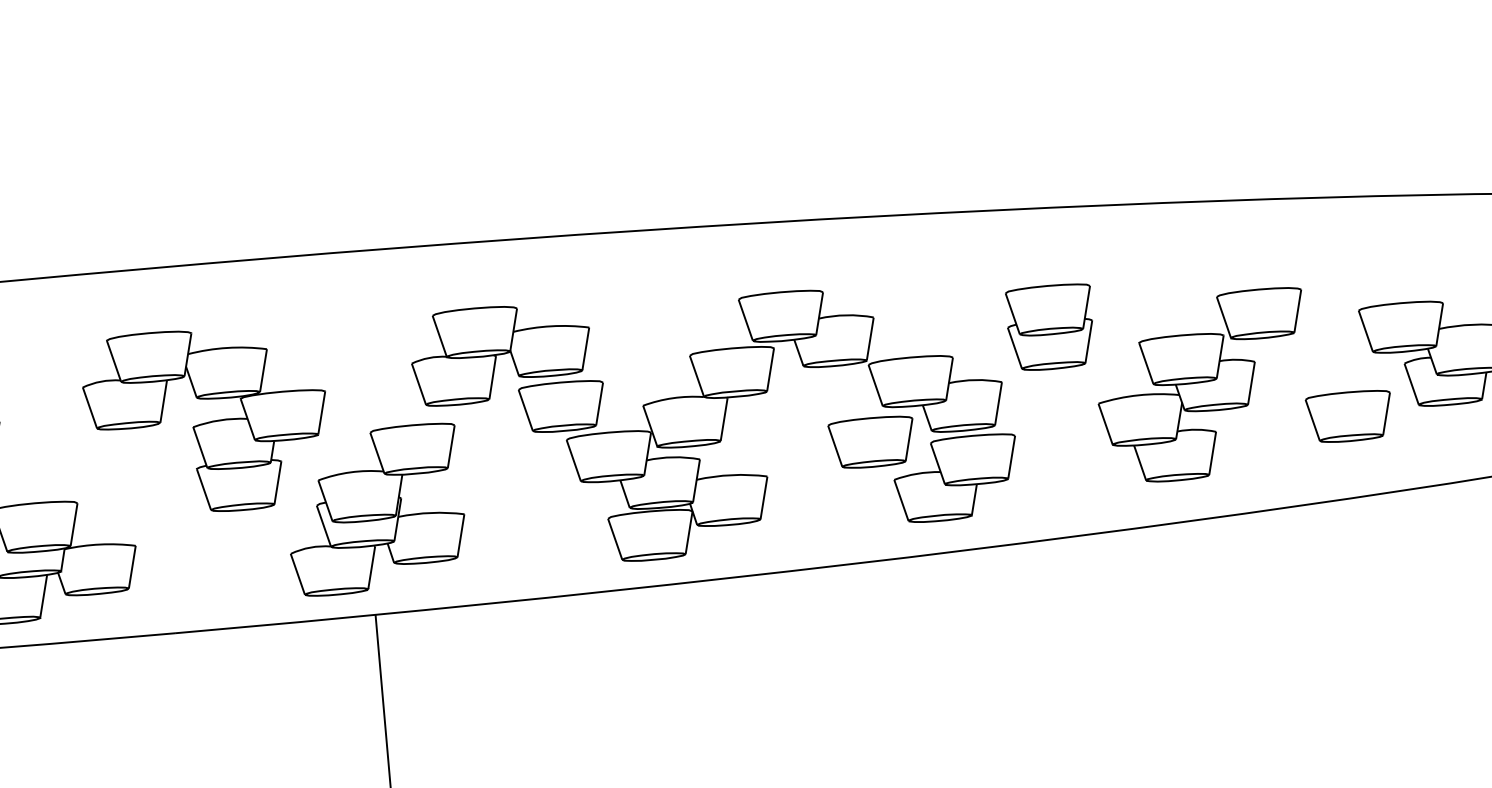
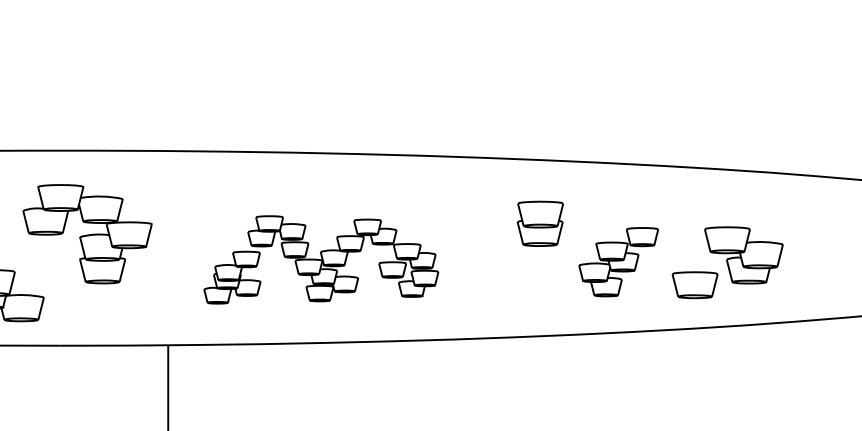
part: (1202, 384) -> (618, 261), size x0.7
part: (647, 429) -> (321, 259), size x0.6

